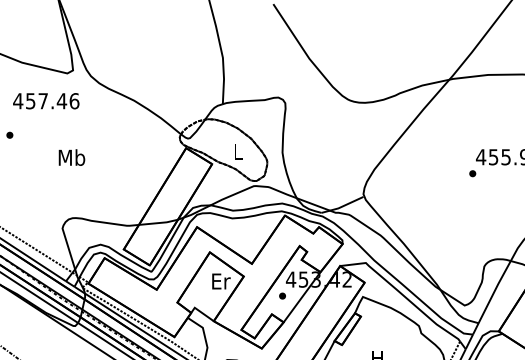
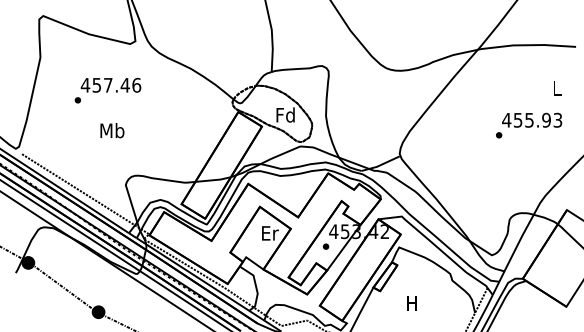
text: (45, 100) -> (110, 84), moved
text: (237, 150) -> (285, 114), L -> Fd
text: (72, 157) -> (112, 130), moved

